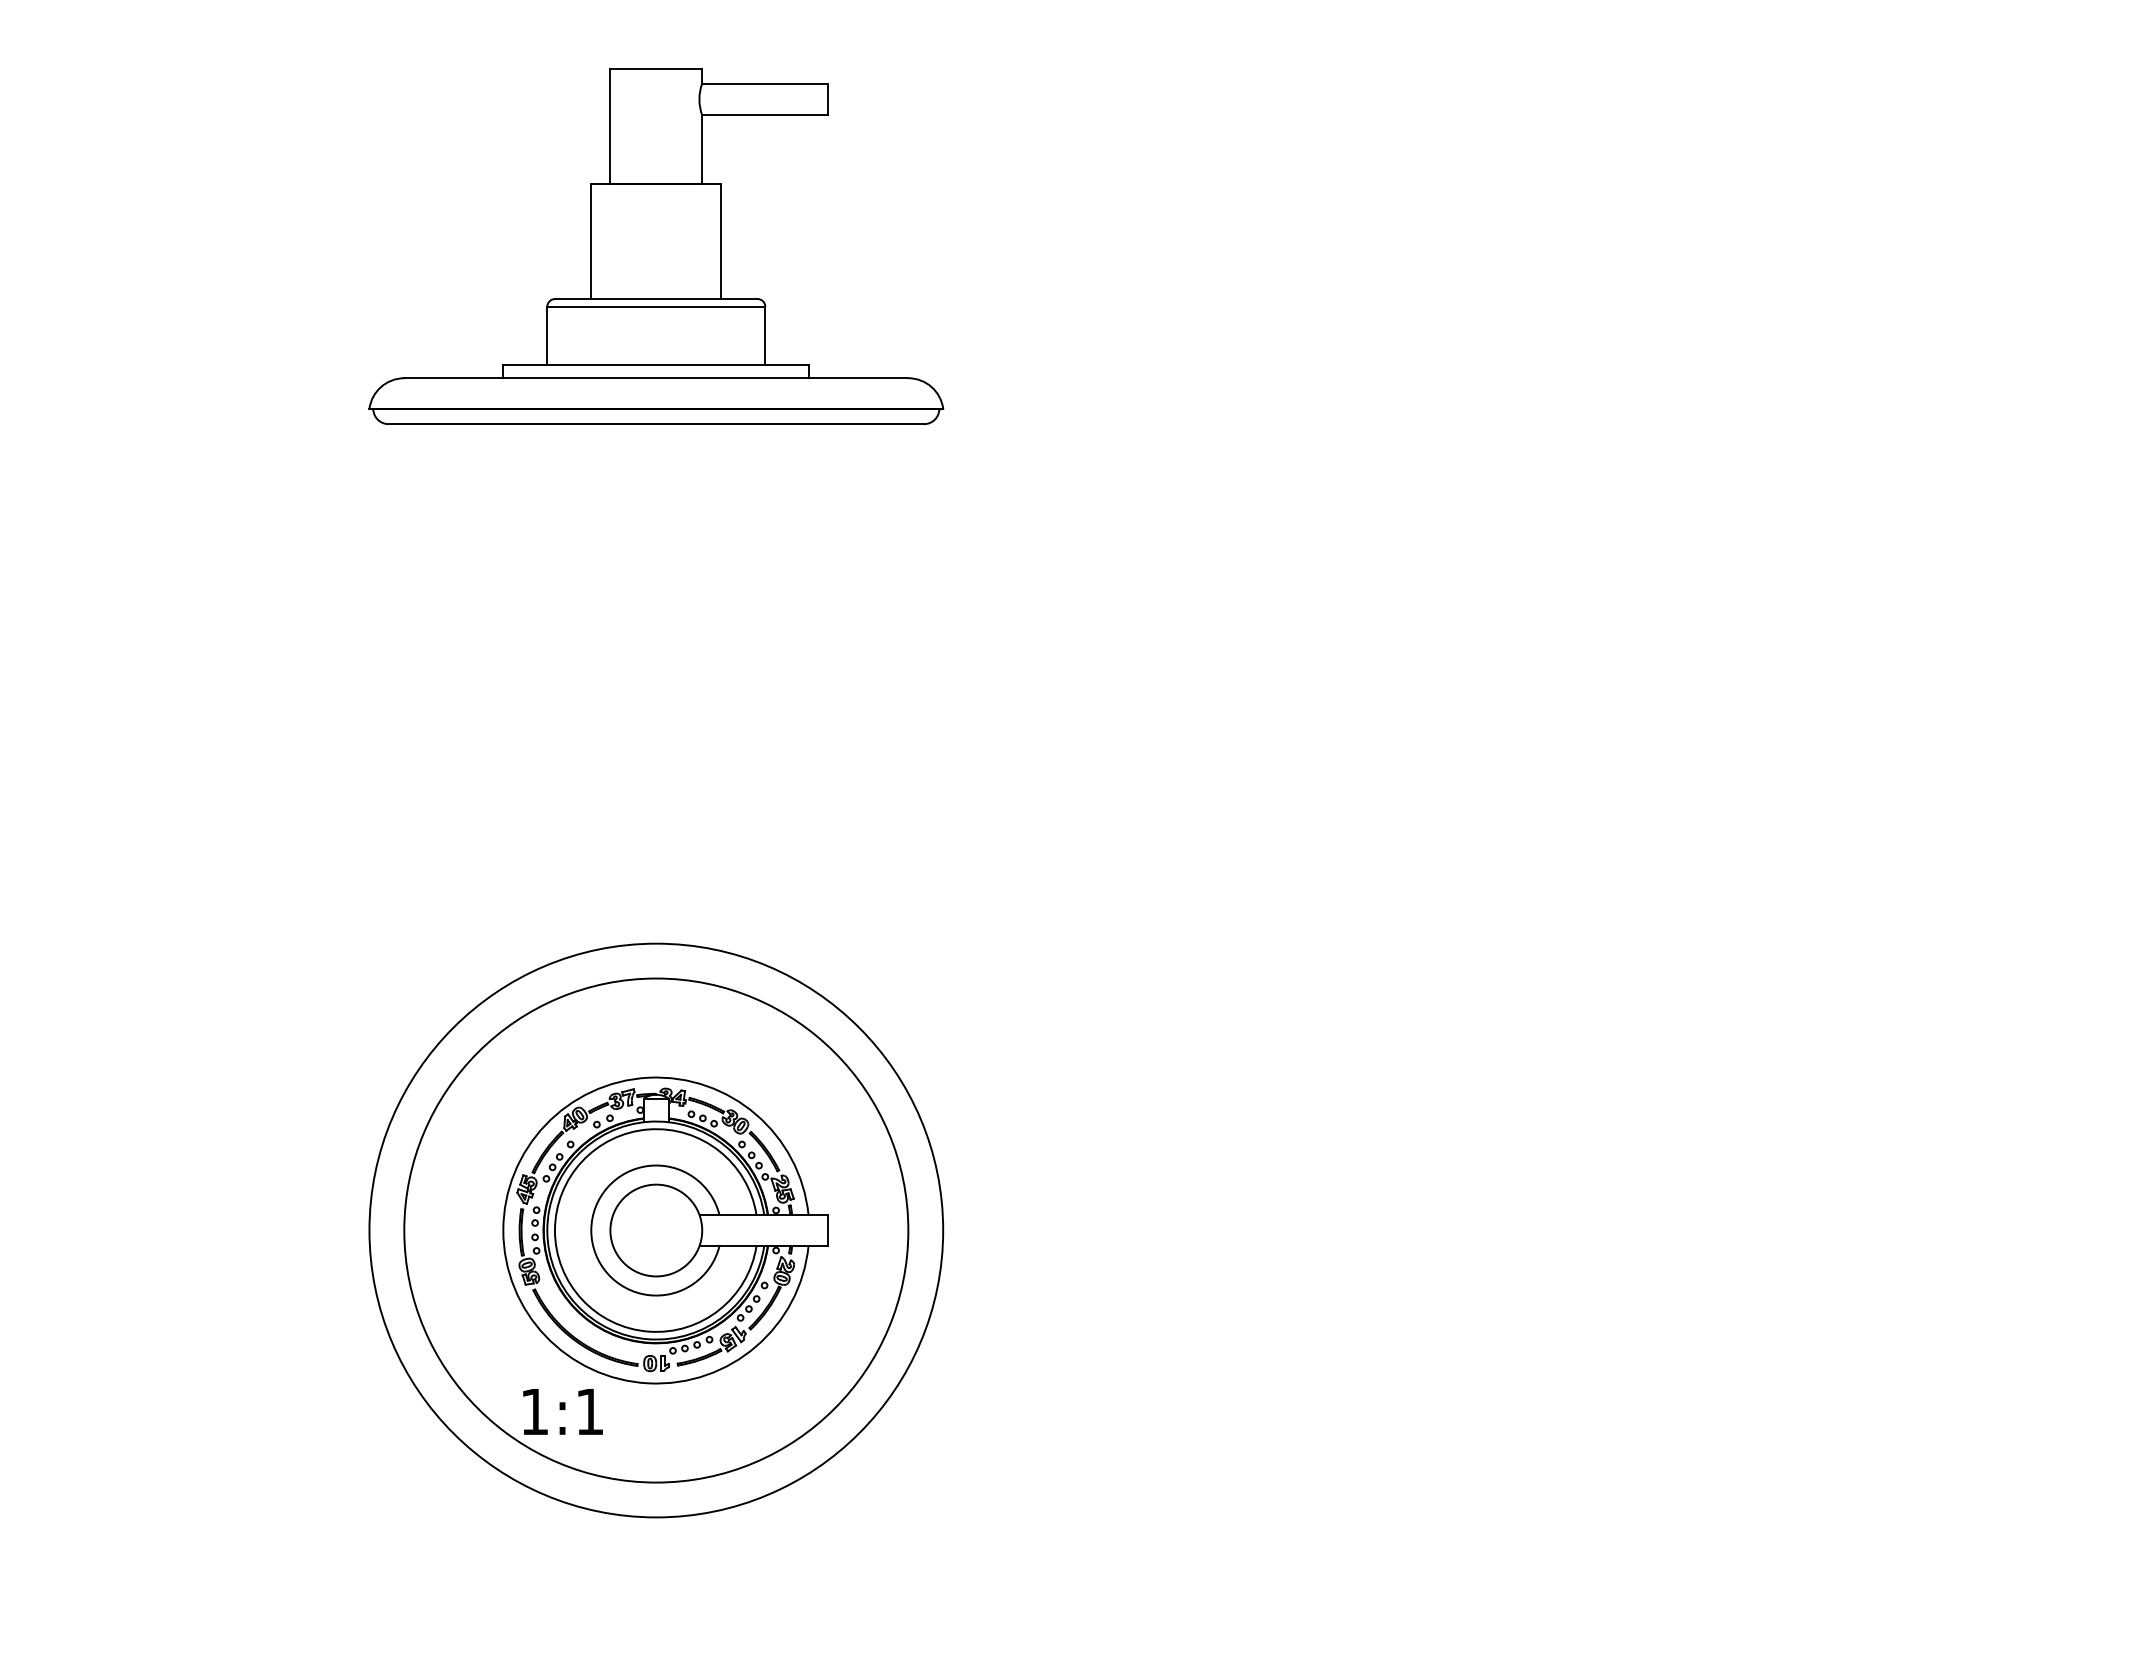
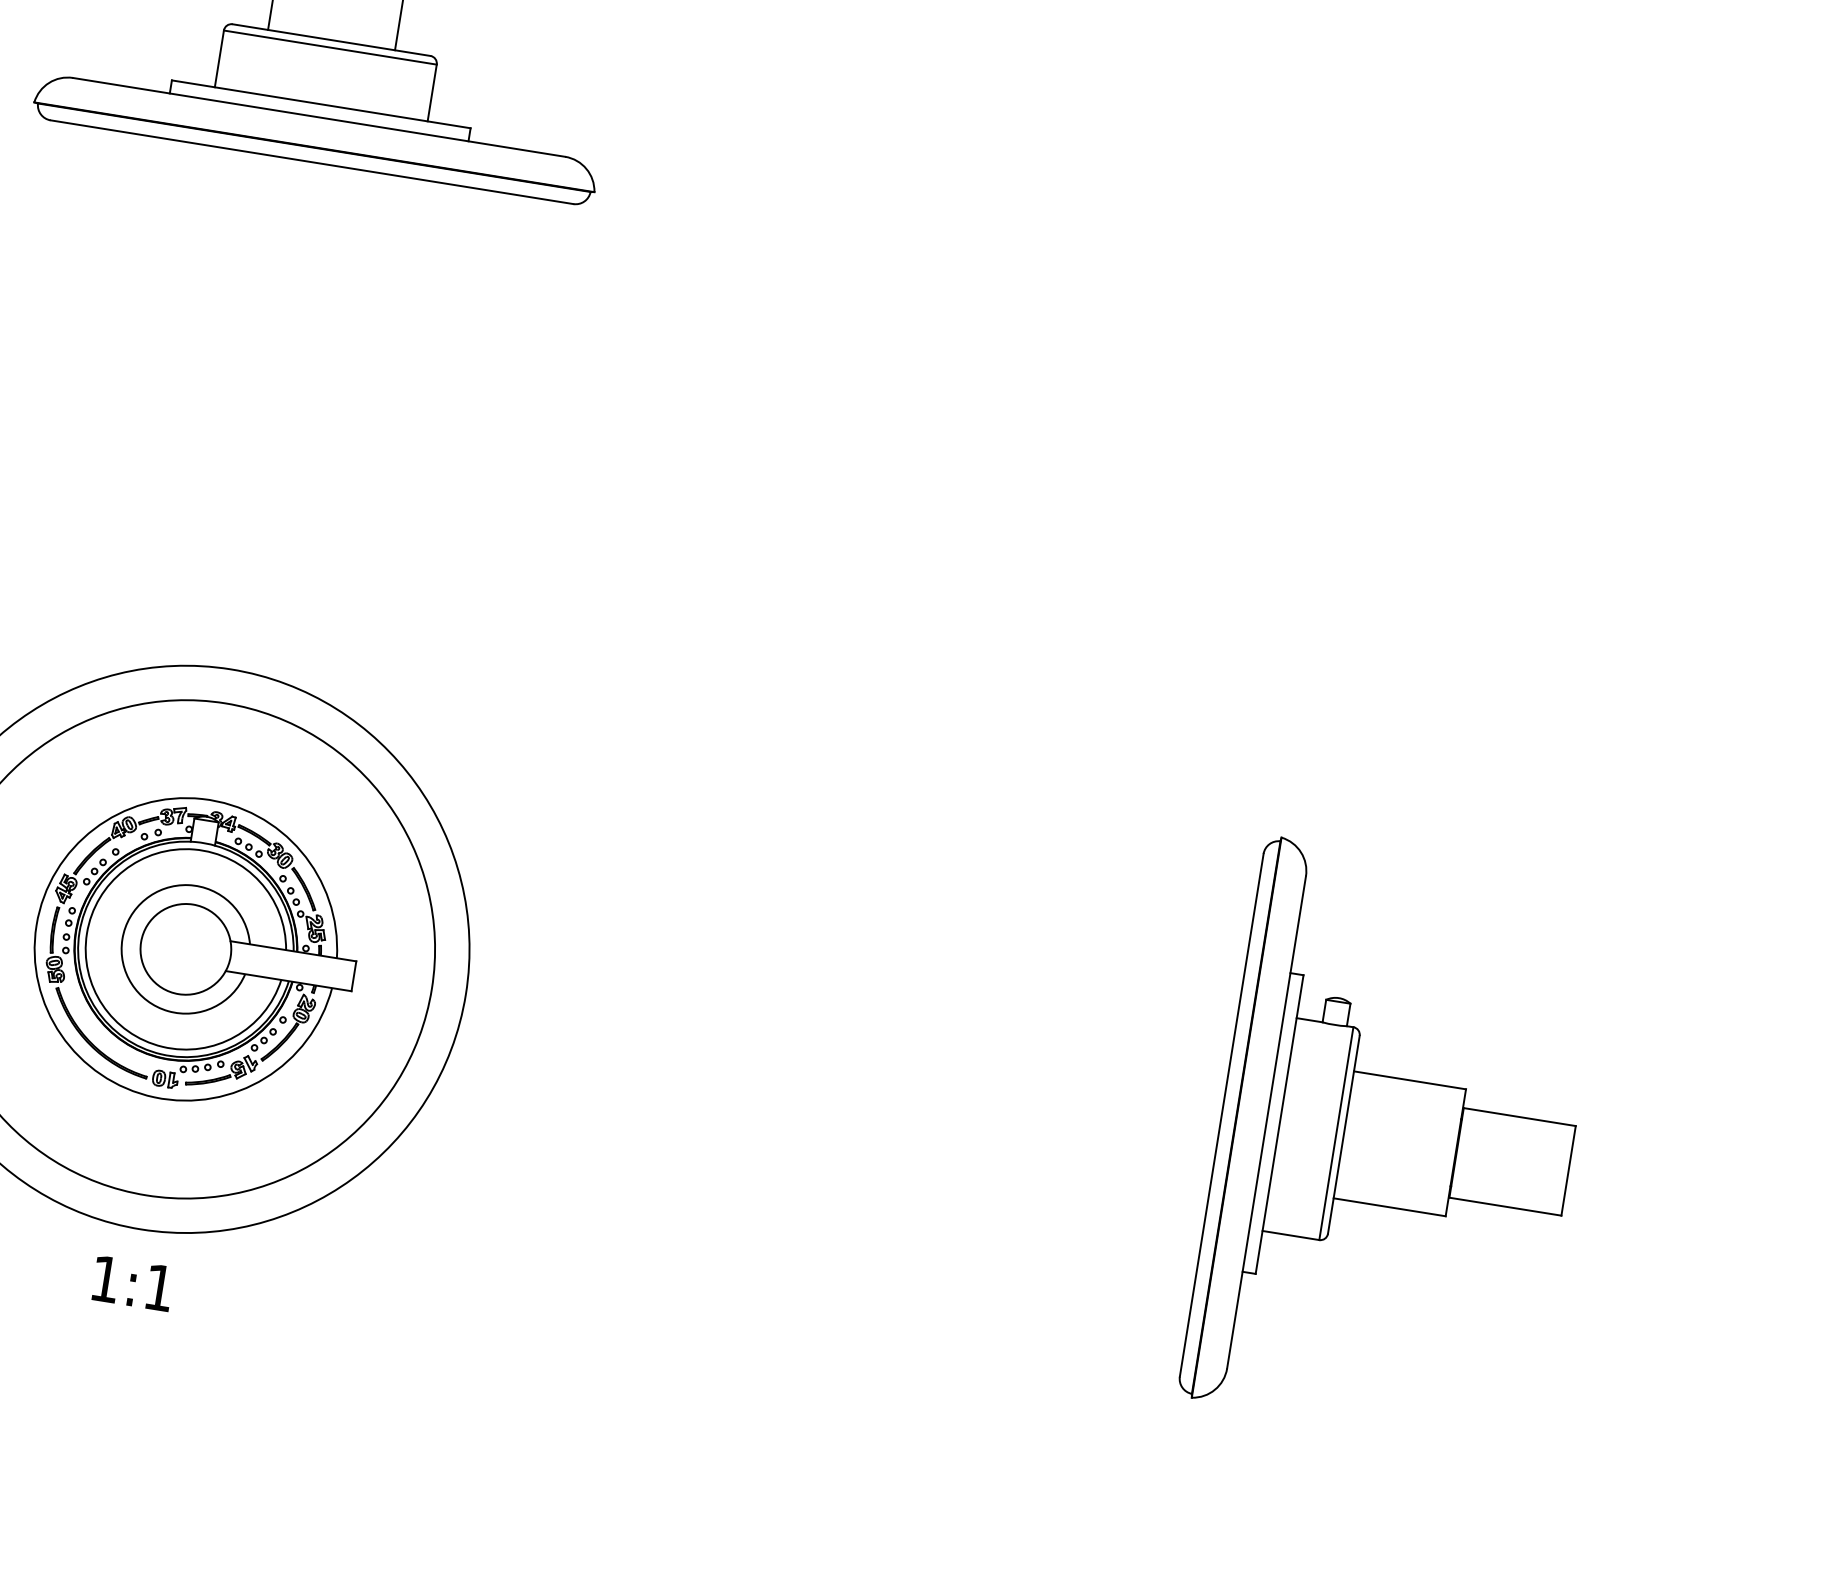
part: (1894, 1230) -> (1394, 1142), added
text: (562, 1411) -> (132, 1283), moved

